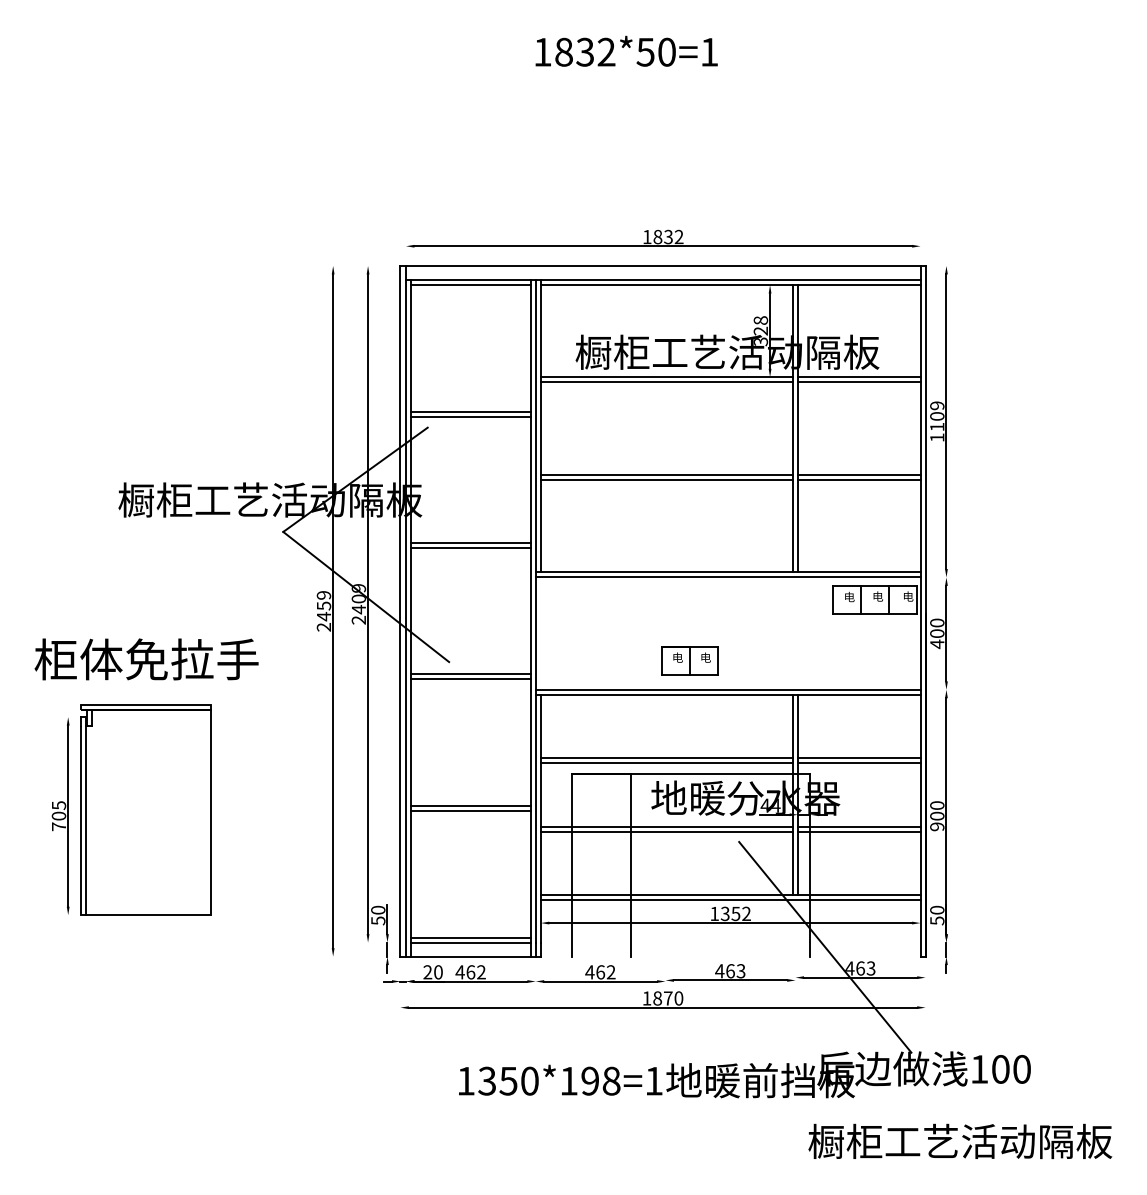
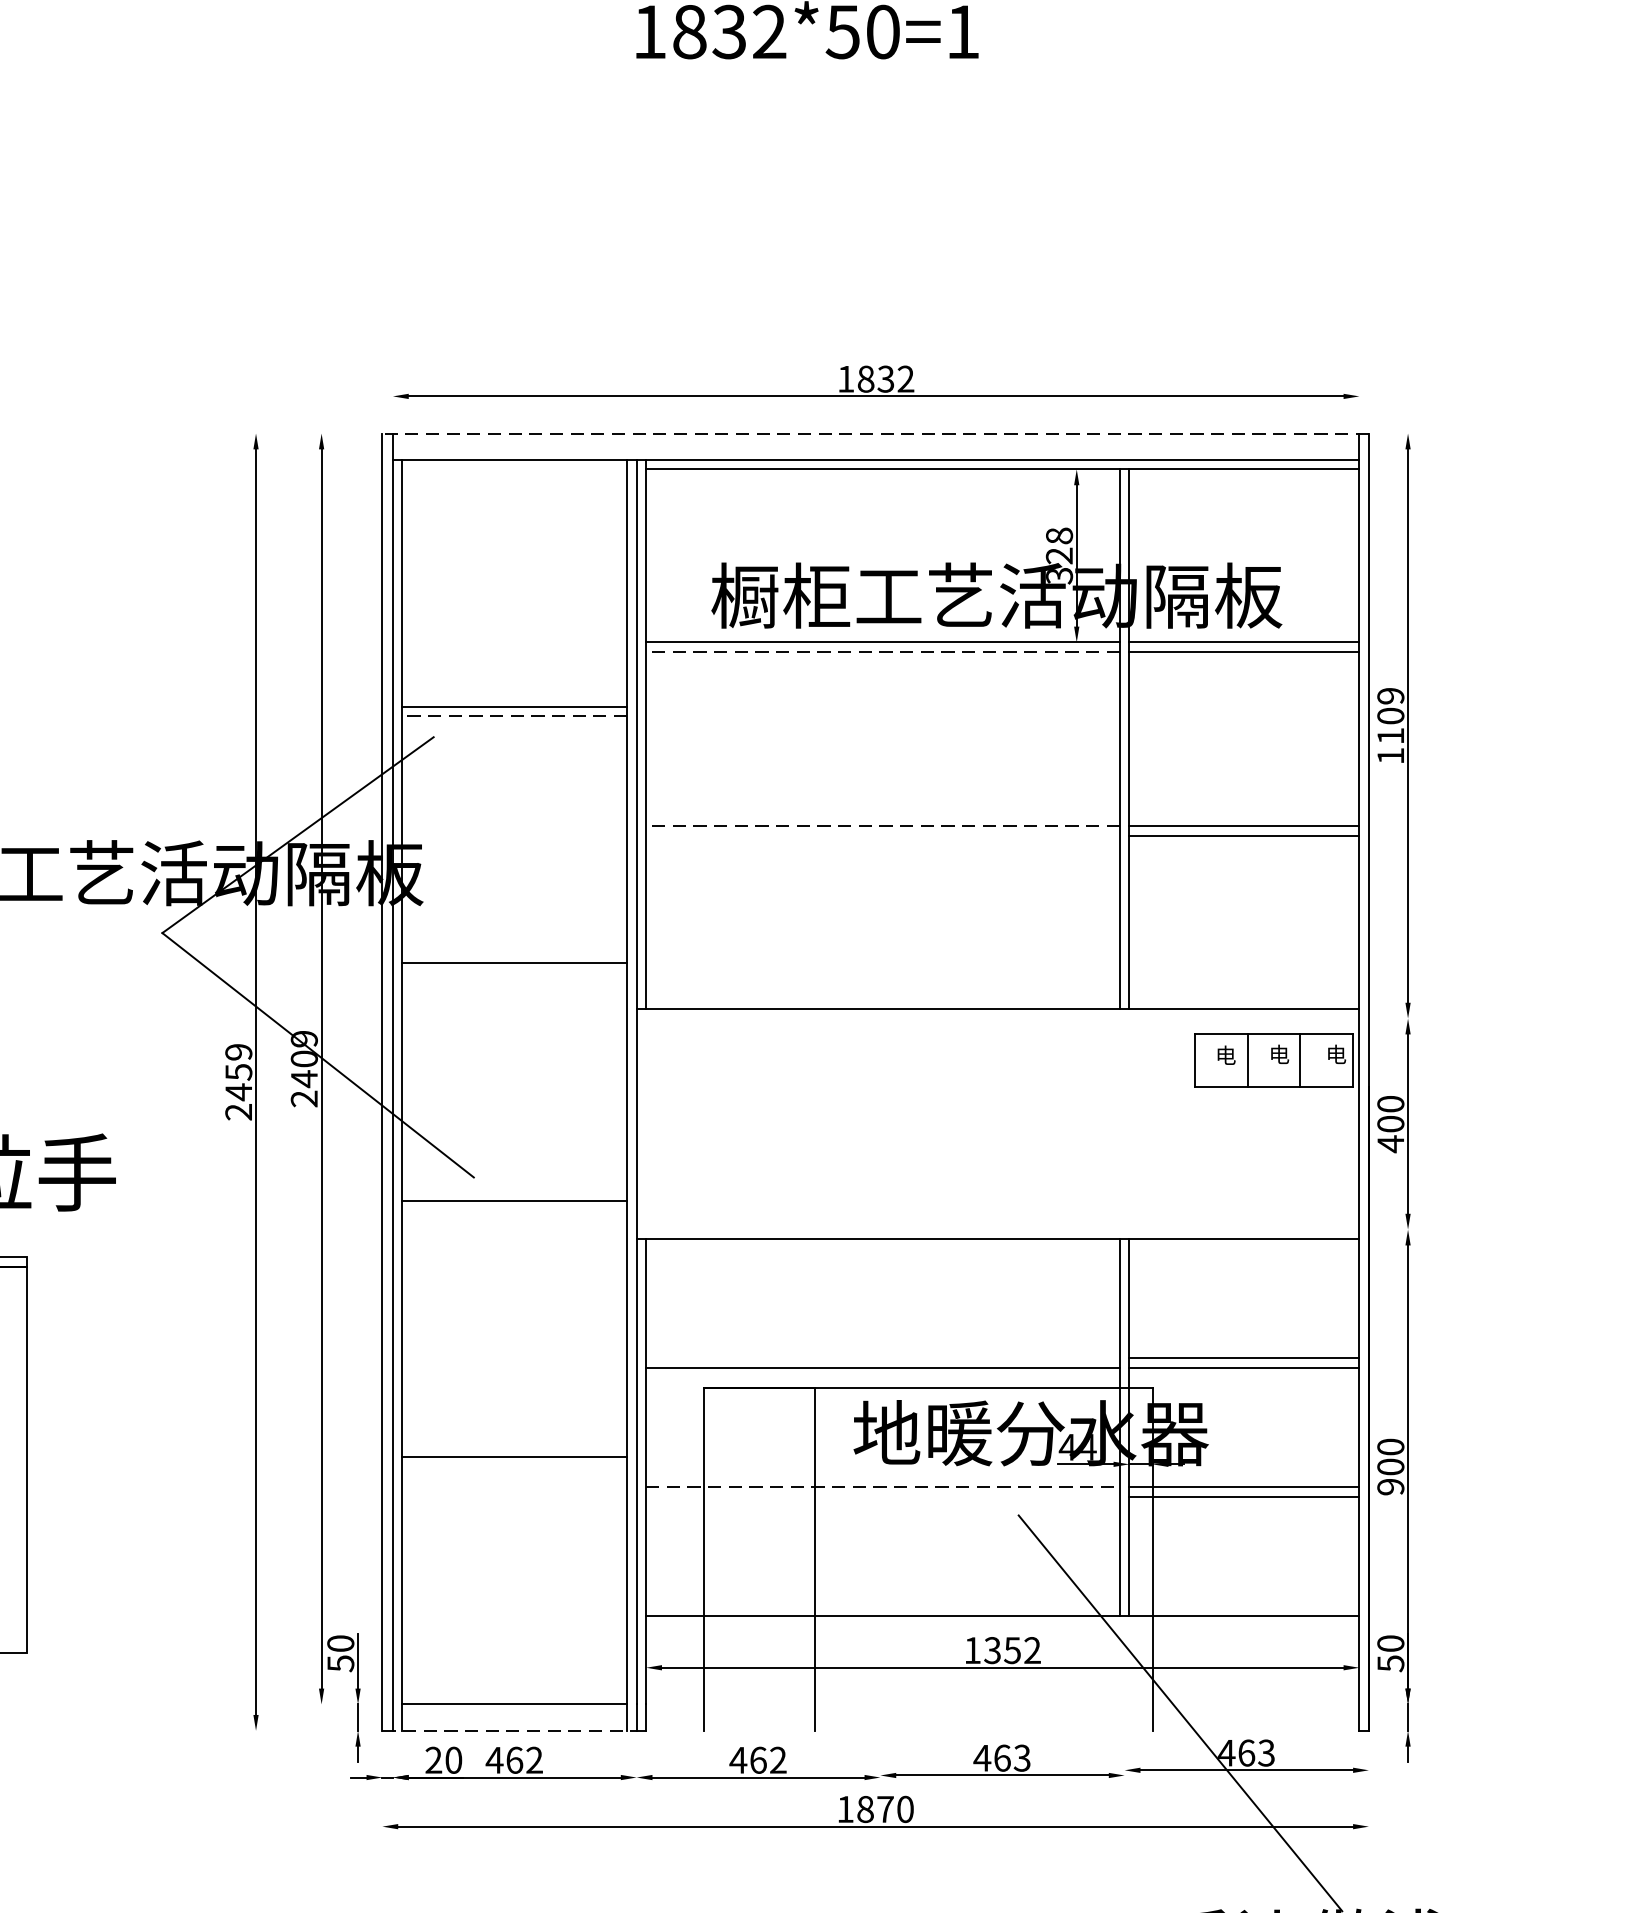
line: (663, 266) -> (876, 434), solid -> dashed
line: (470, 285) -> (514, 470), removed
line: (666, 382) -> (882, 652), solid -> dashed
line: (470, 416) -> (514, 716), solid -> dashed
line: (666, 474) -> (882, 825), solid -> dashed
line: (666, 480) -> (882, 836), removed
line: (470, 542) -> (514, 952), removed
line: (727, 577) -> (996, 1018), removed
part: (689, 660) -> (925, 1174), removed
line: (470, 679) -> (514, 1210), removed
line: (727, 689) -> (996, 1229), removed
line: (666, 758) -> (882, 1358), removed
line: (470, 805) -> (514, 1446), removed
line: (667, 826) -> (884, 1486), solid -> dashed
line: (666, 831) -> (882, 1495), removed
line: (730, 900) -> (1002, 1625), removed
line: (470, 937) -> (514, 1694), removed
line: (468, 956) -> (510, 1730), solid -> dashed

